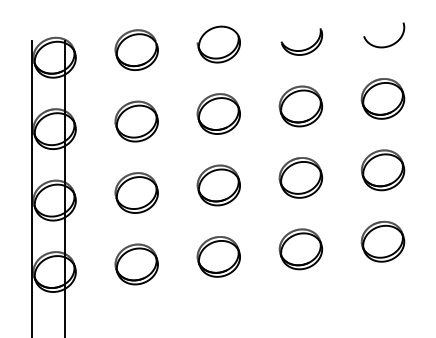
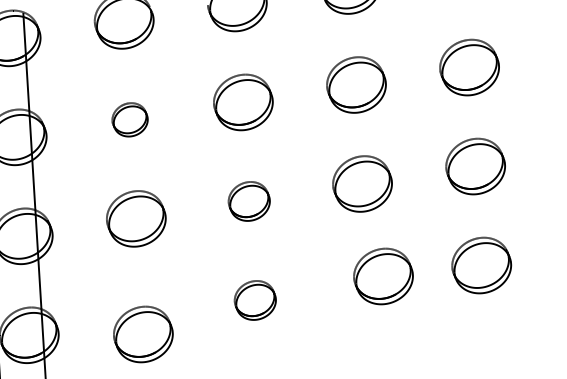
part: (136, 121) -> (129, 119), size x0.6
part: (218, 185) -> (248, 201), size x0.7
part: (300, 249) -> (382, 276), moved
part: (218, 256) -> (254, 299), size x0.7
part: (136, 264) -> (143, 334), moved

